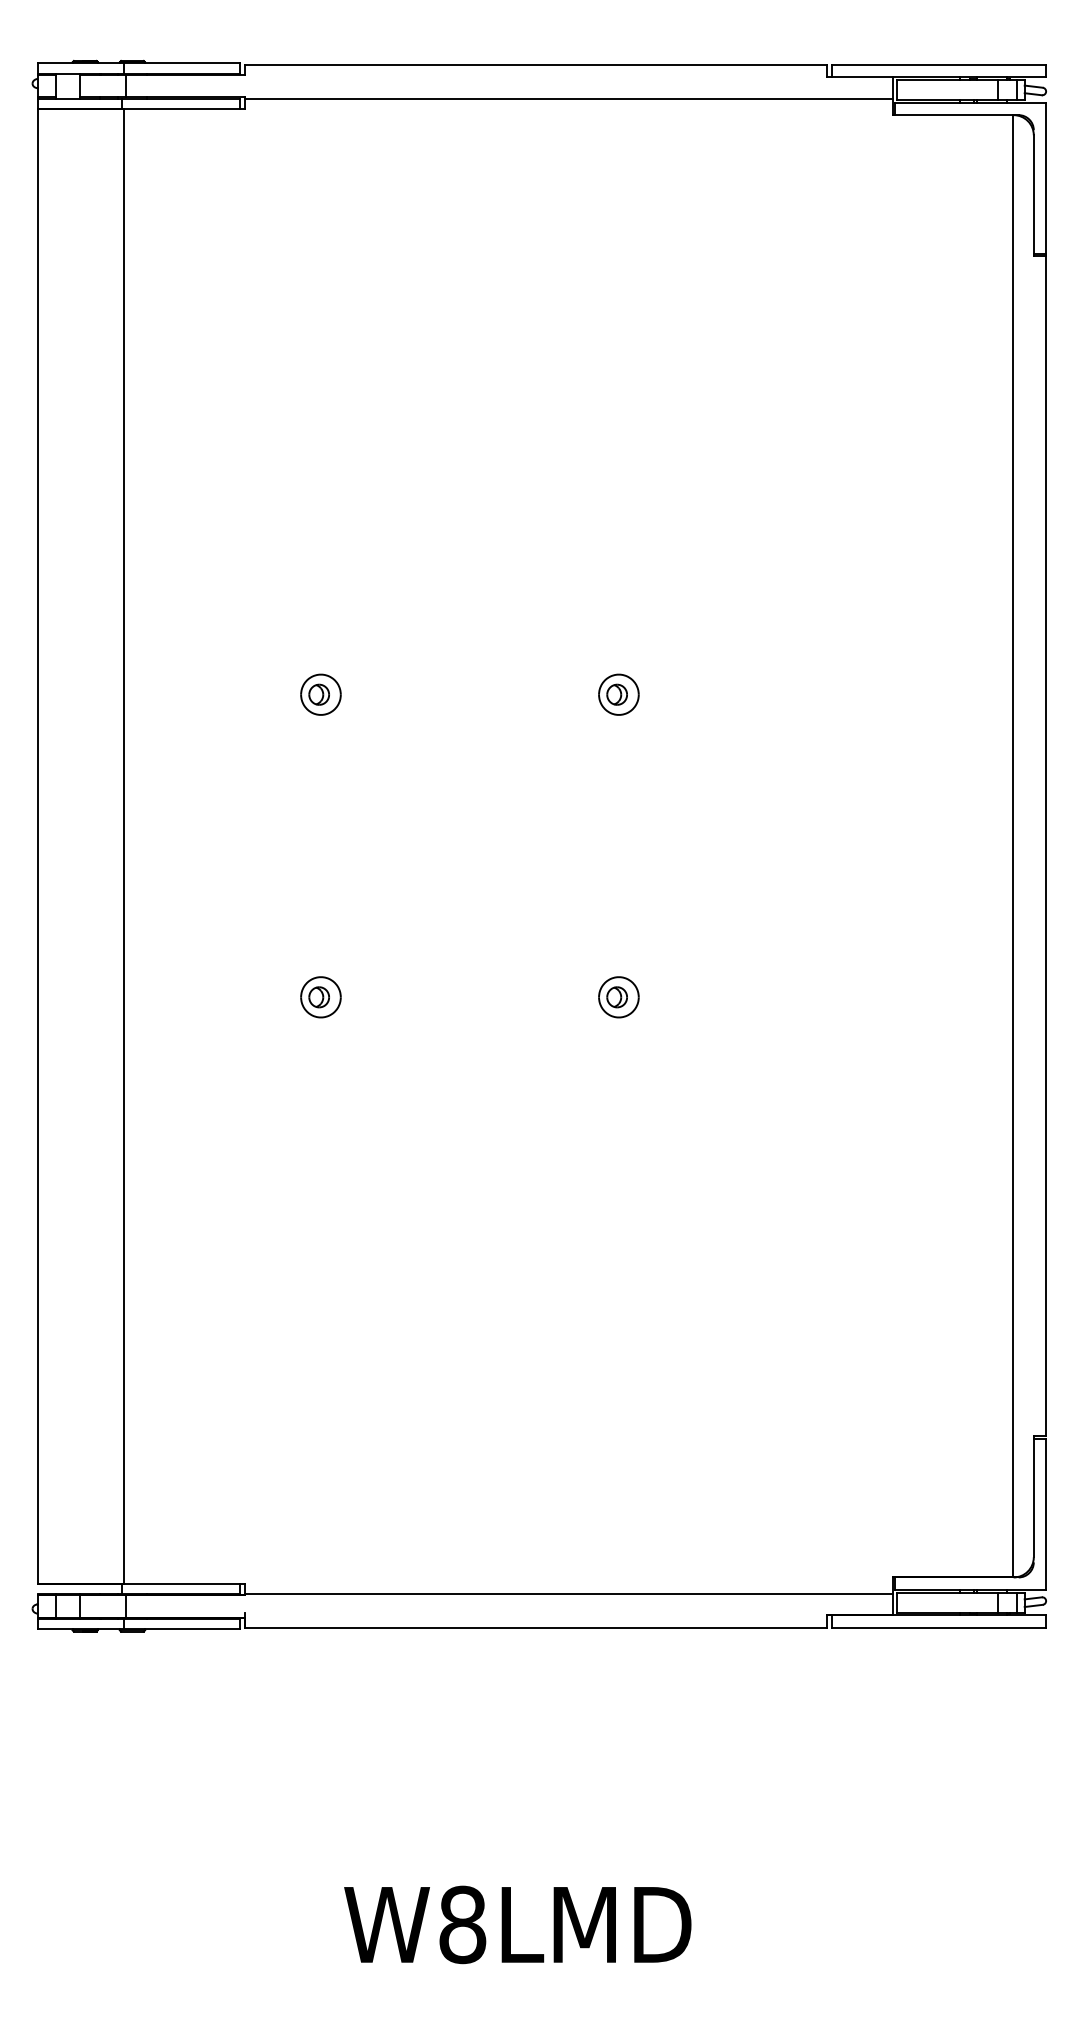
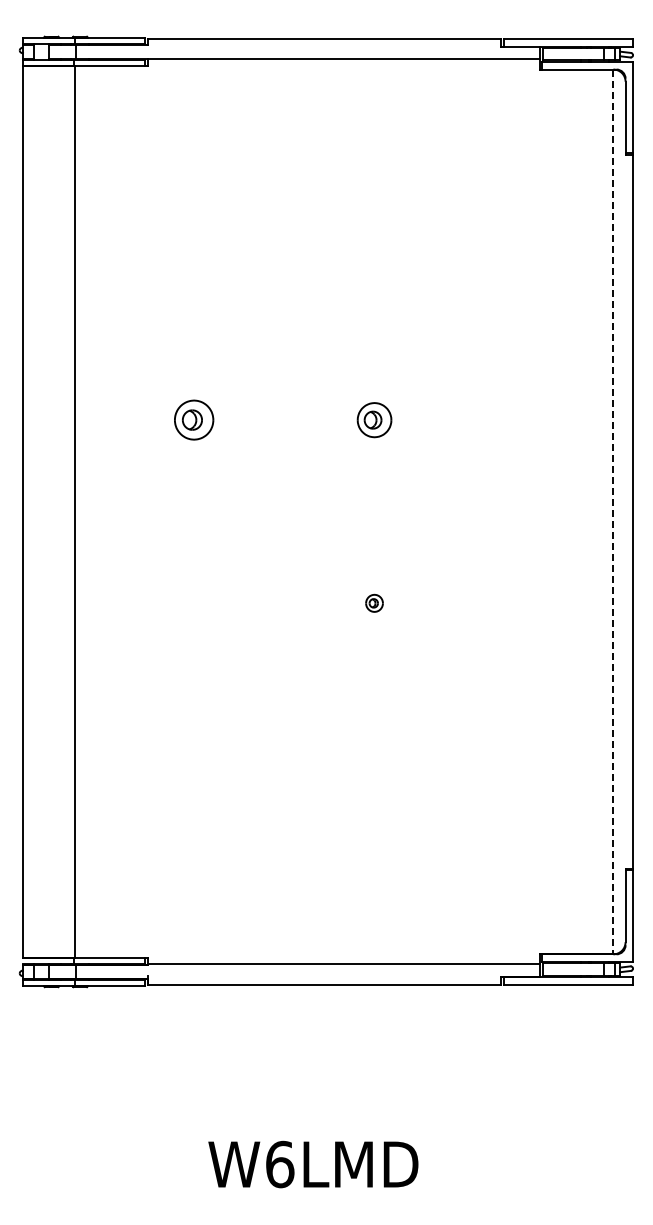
part: (321, 695) -> (194, 420), size x1.6
part: (618, 695) -> (374, 420), size x1.4
line: (1012, 847) -> (612, 512), solid -> dashed
part: (321, 997) -> (194, 603), removed
part: (618, 997) -> (374, 603), size x0.7
text: (463, 1924) -> (280, 1164), W8LMD -> W6LMD

